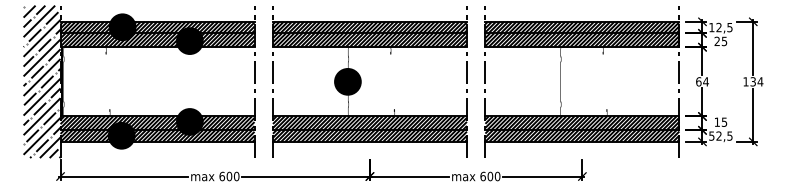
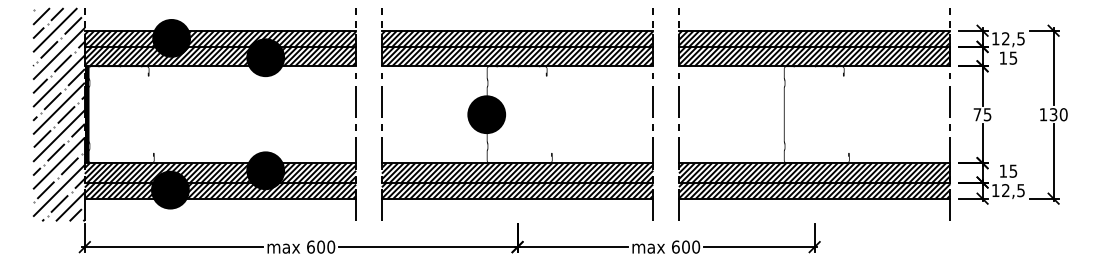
text: (716, 40) -> (1002, 56), 25 -> 15
text: (702, 81) -> (982, 114), 64 -> 75
text: (760, 81) -> (1063, 114), 134 -> 130
text: (711, 135) -> (995, 189), 52,5 -> 12,5

